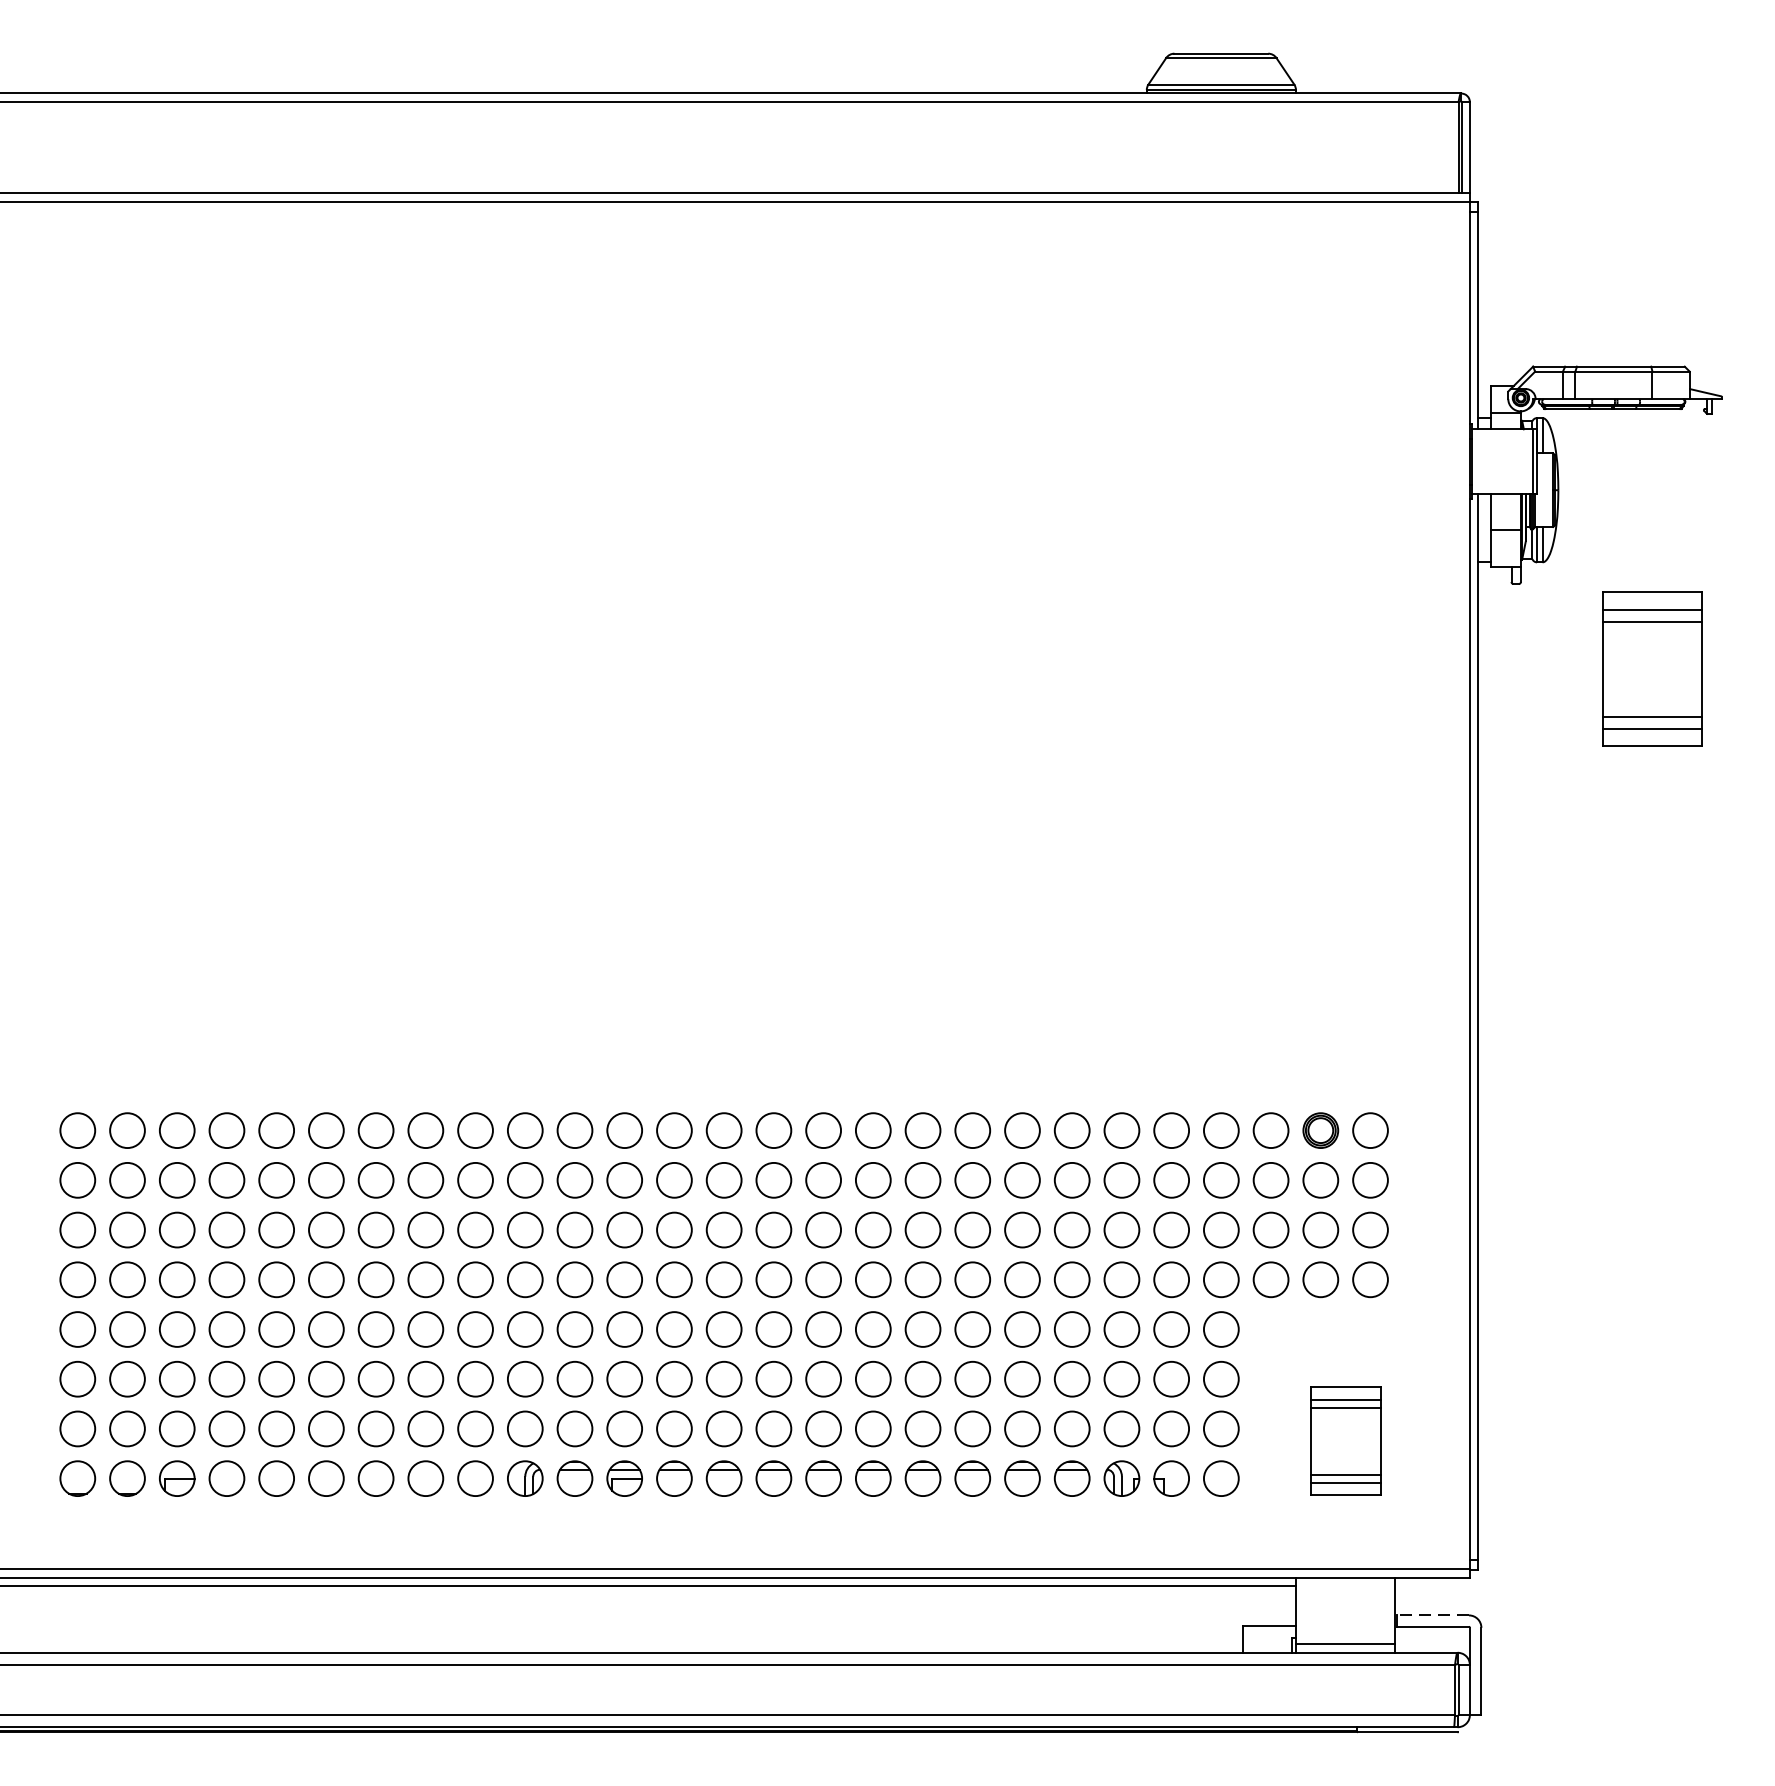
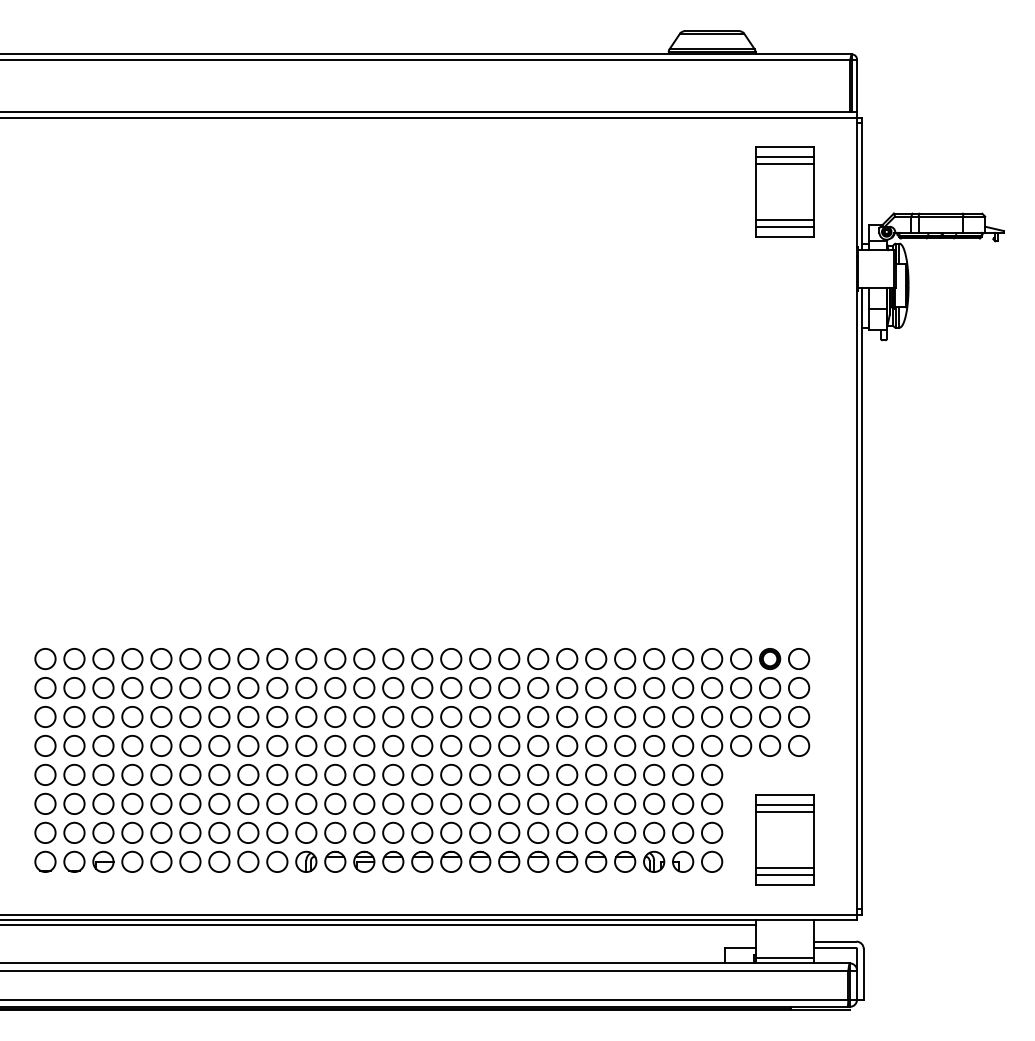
part: (1652, 668) -> (784, 191), moved
part: (1345, 1440) -> (784, 839), size x1.43
line: (1431, 1615) -> (834, 941), dashed -> solid

